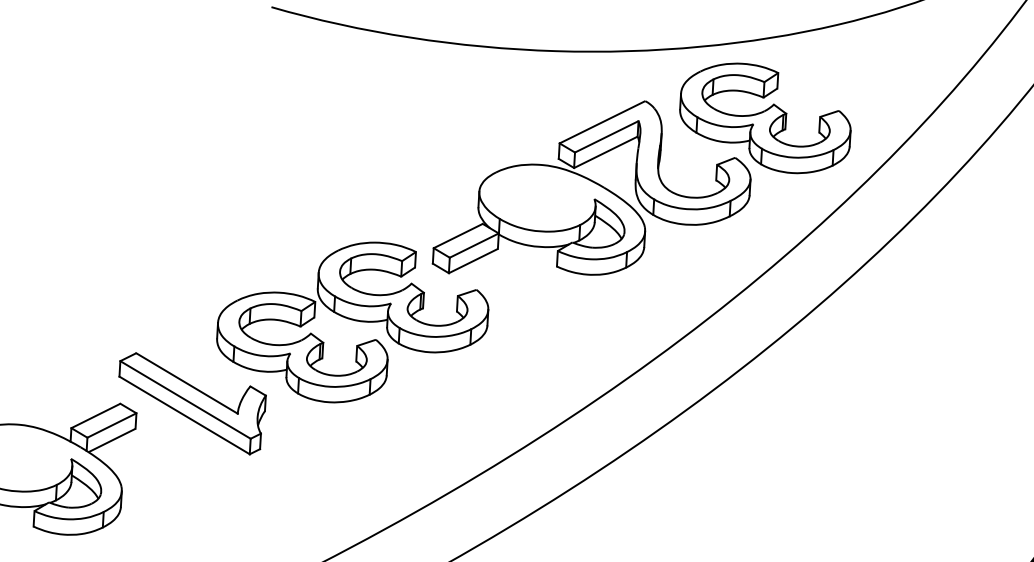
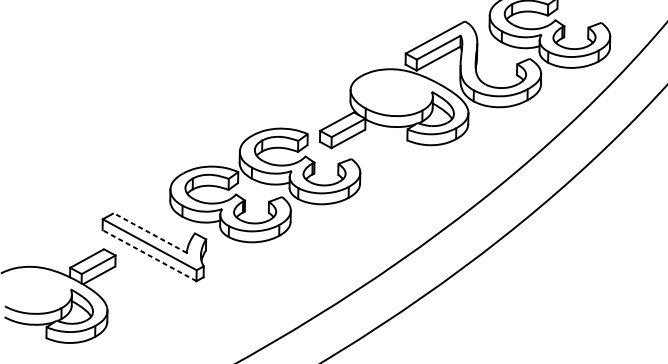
line: (186, 383) -> (149, 233), solid -> dashed
line: (184, 415) -> (149, 255), solid -> dashed

